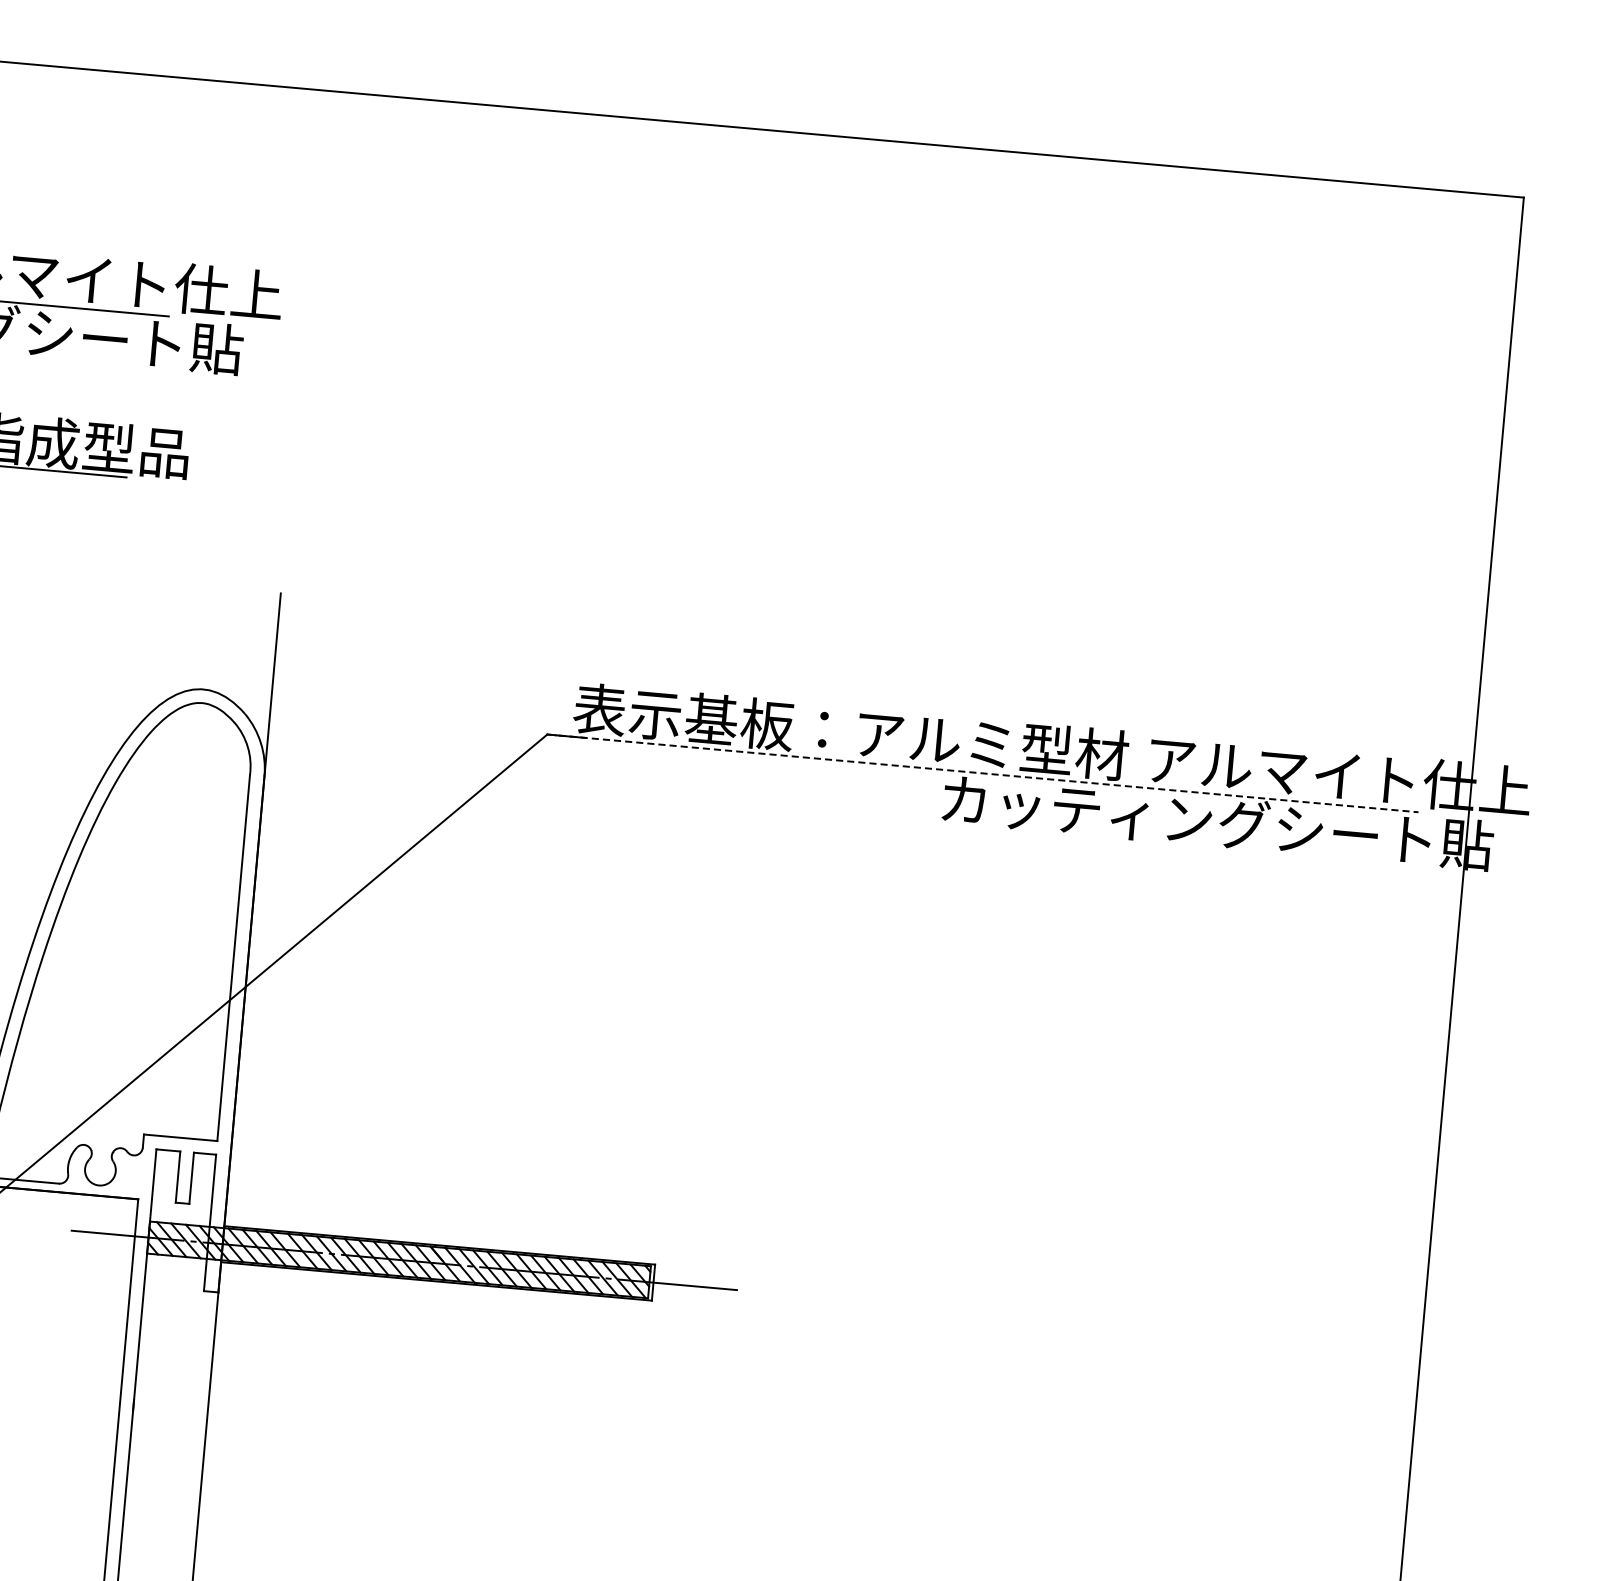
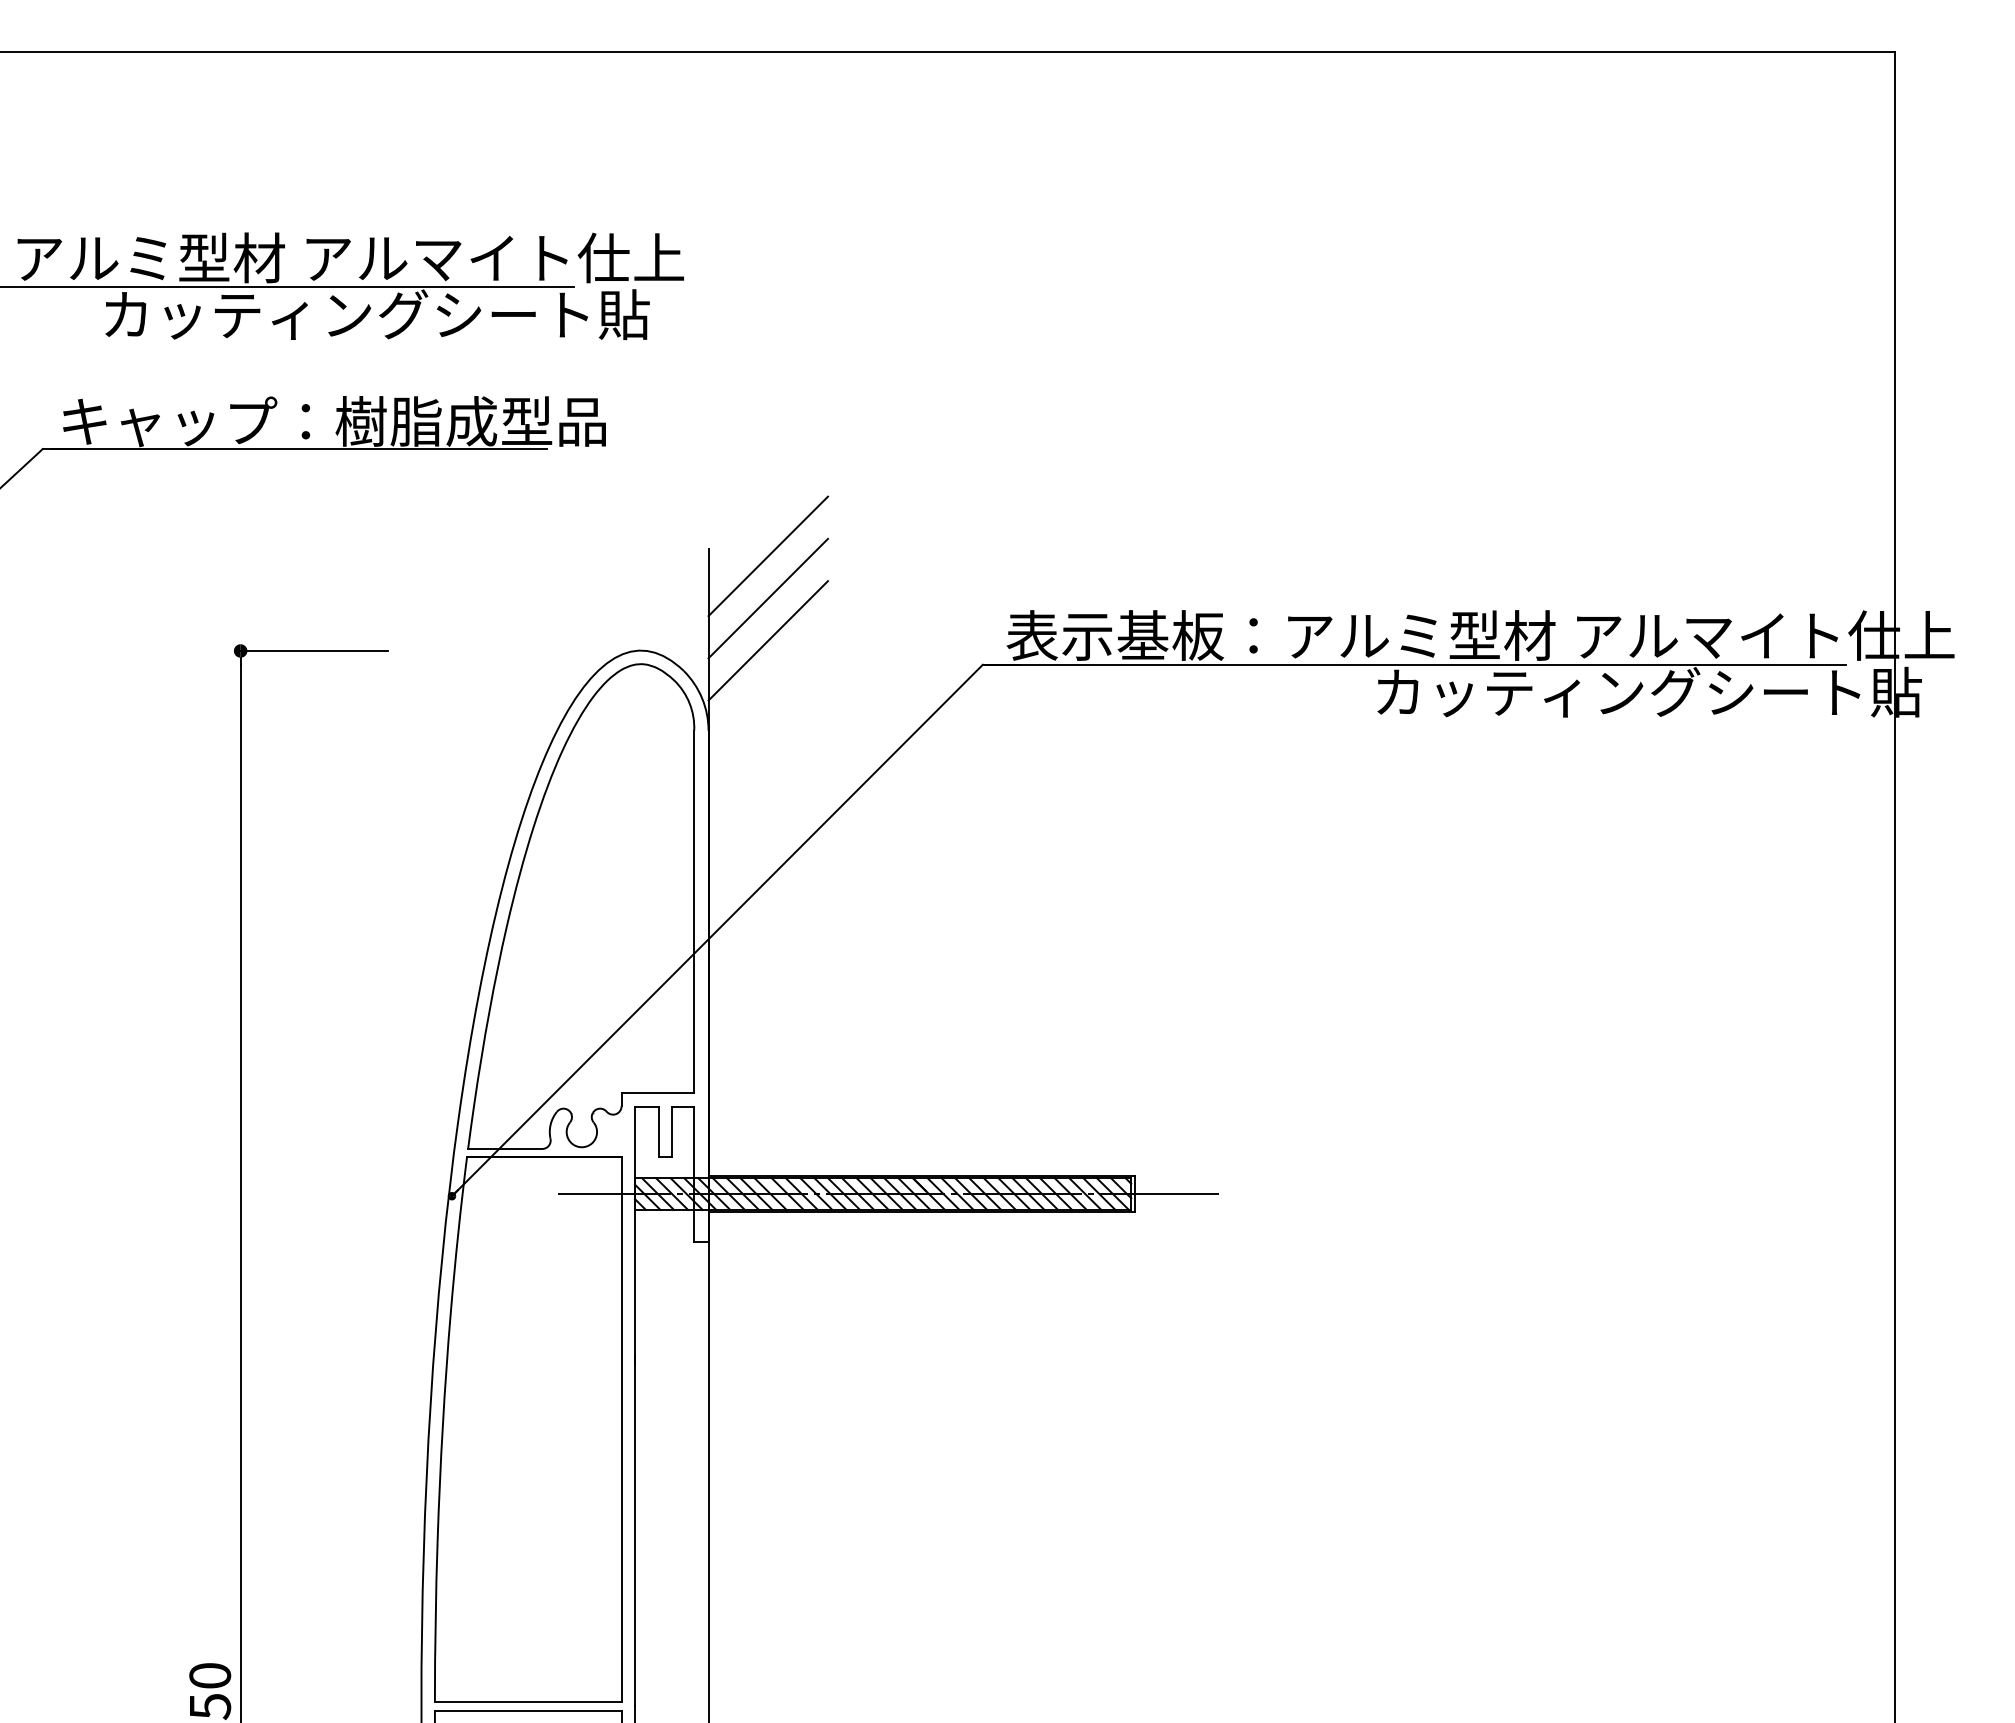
line: (339, 605) -> (767, 556), added
line: (335, 648) -> (767, 598), added
line: (332, 690) -> (767, 640), added
line: (983, 773) -> (1414, 664), dashed -> solid

